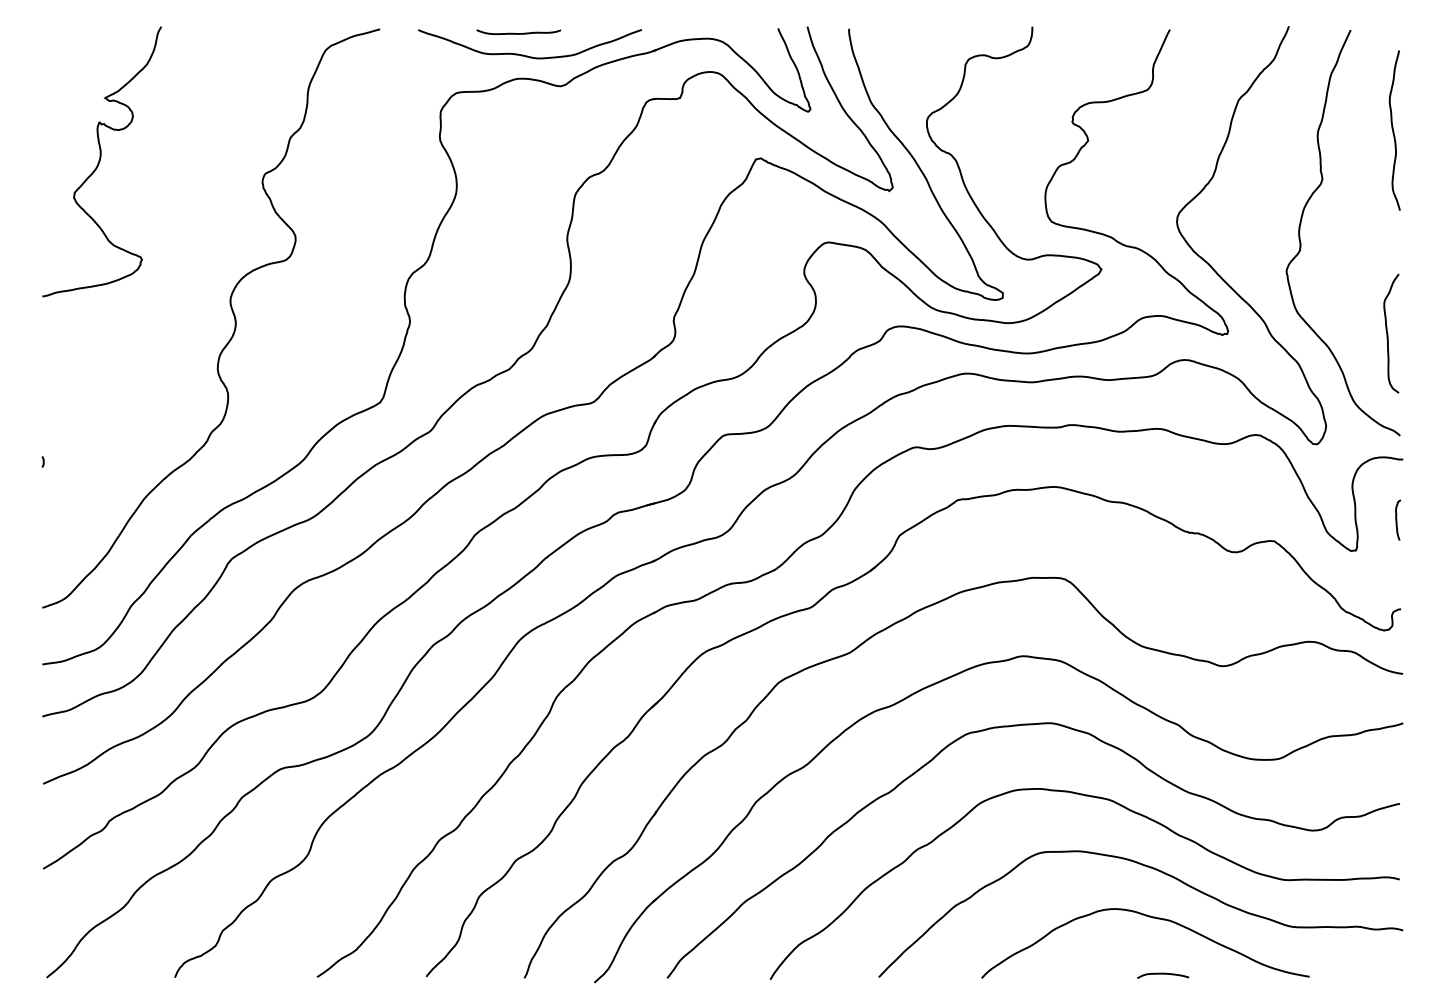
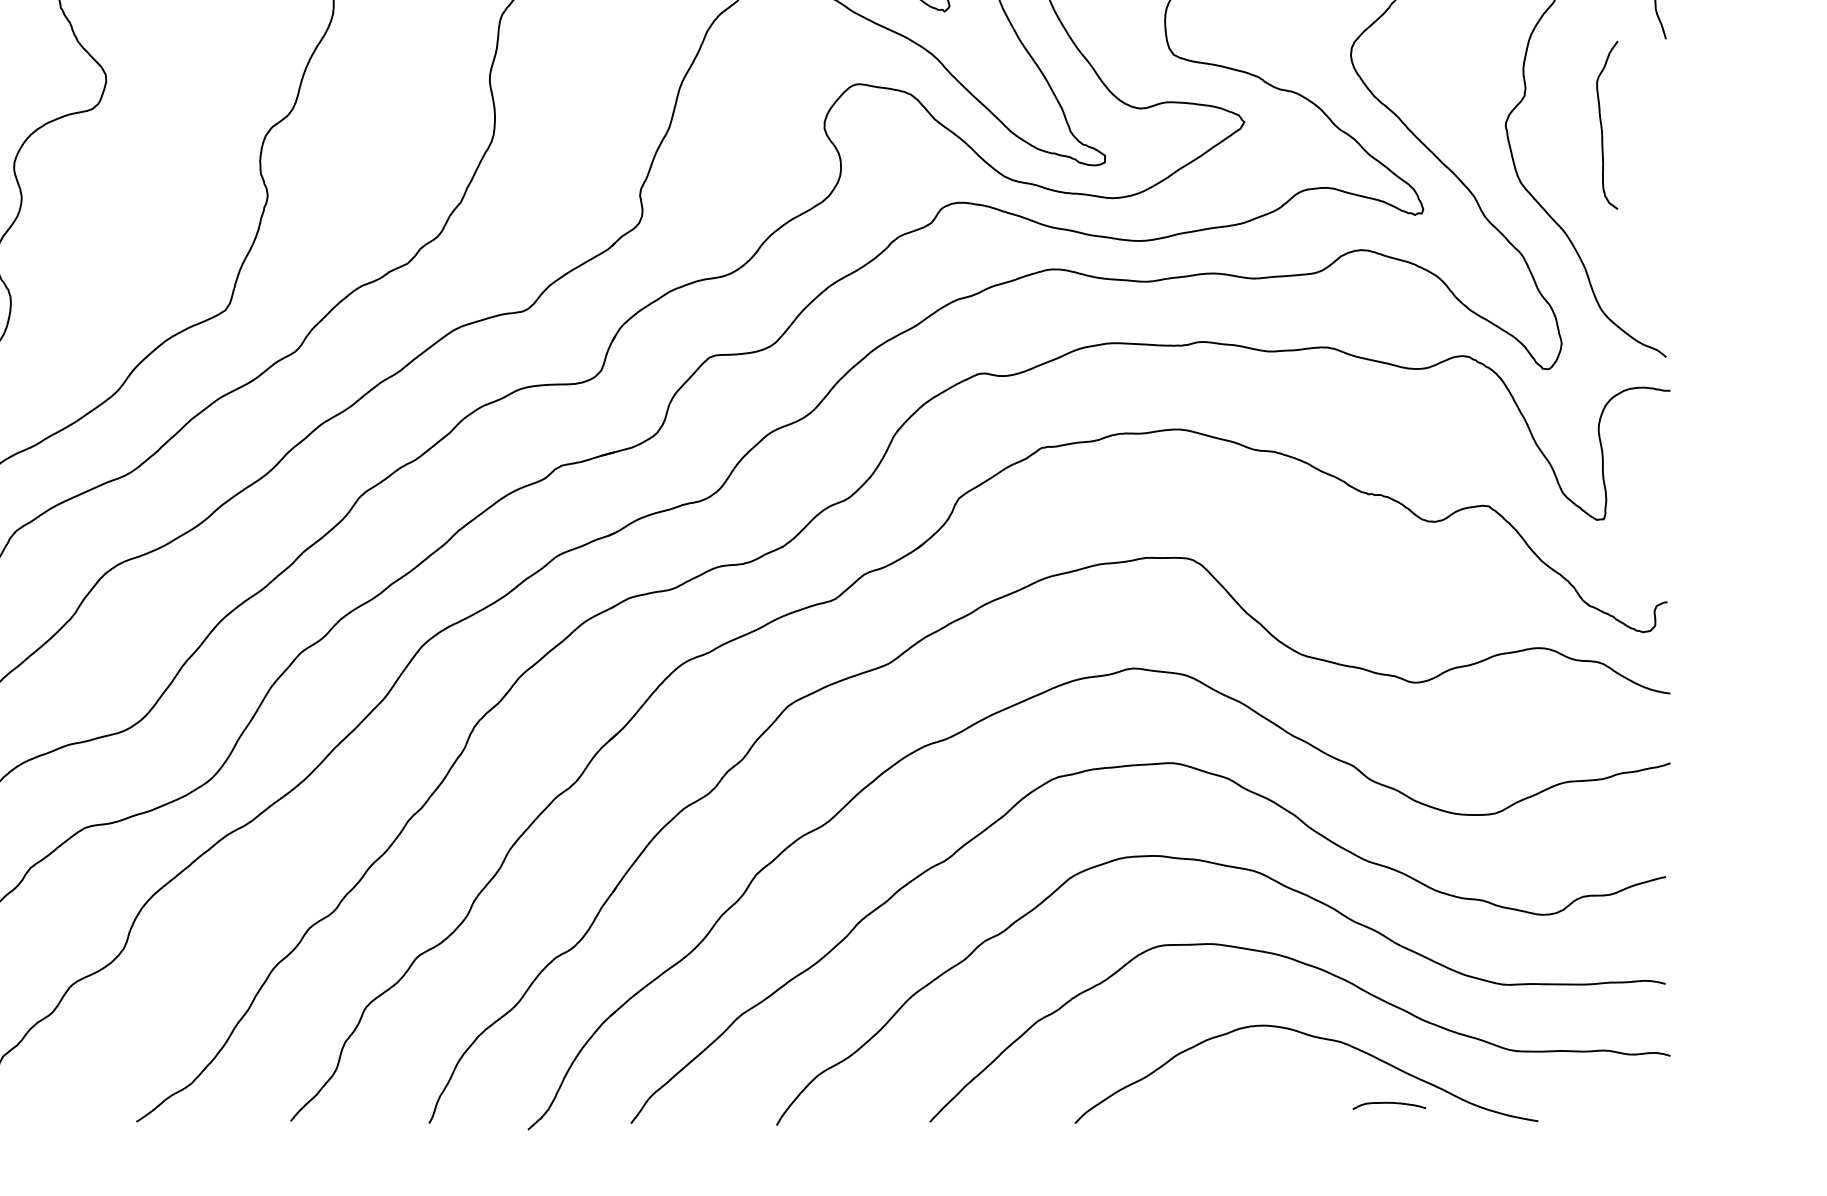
curve: (1388, 333) -> (1603, 125), moved
curve: (1397, 519) -> (1662, 475), removed
curve: (1163, 974) -> (1389, 1103), moved

